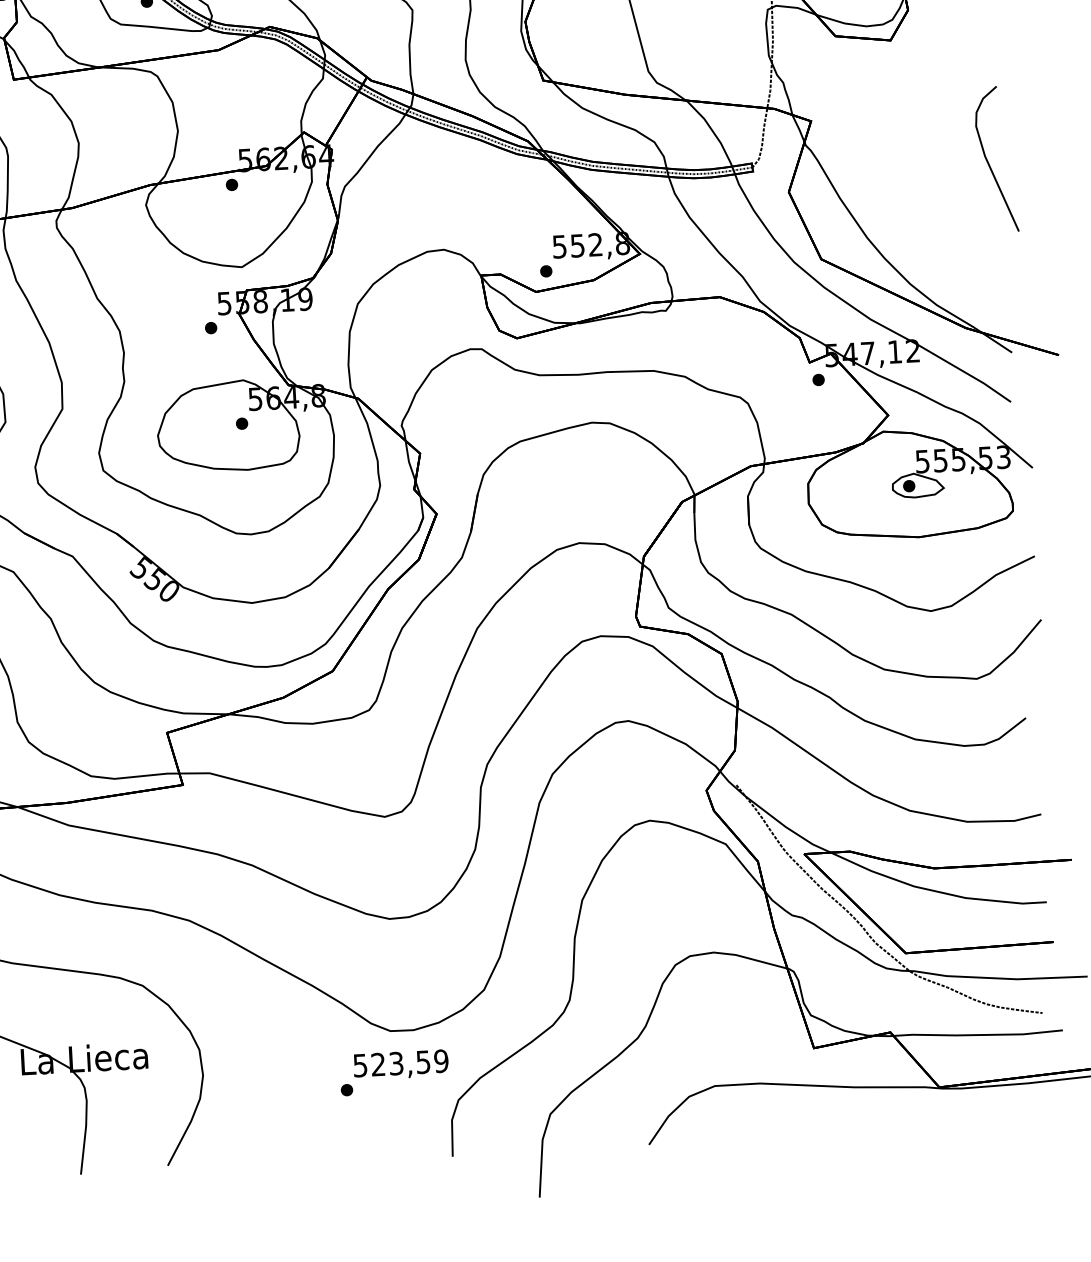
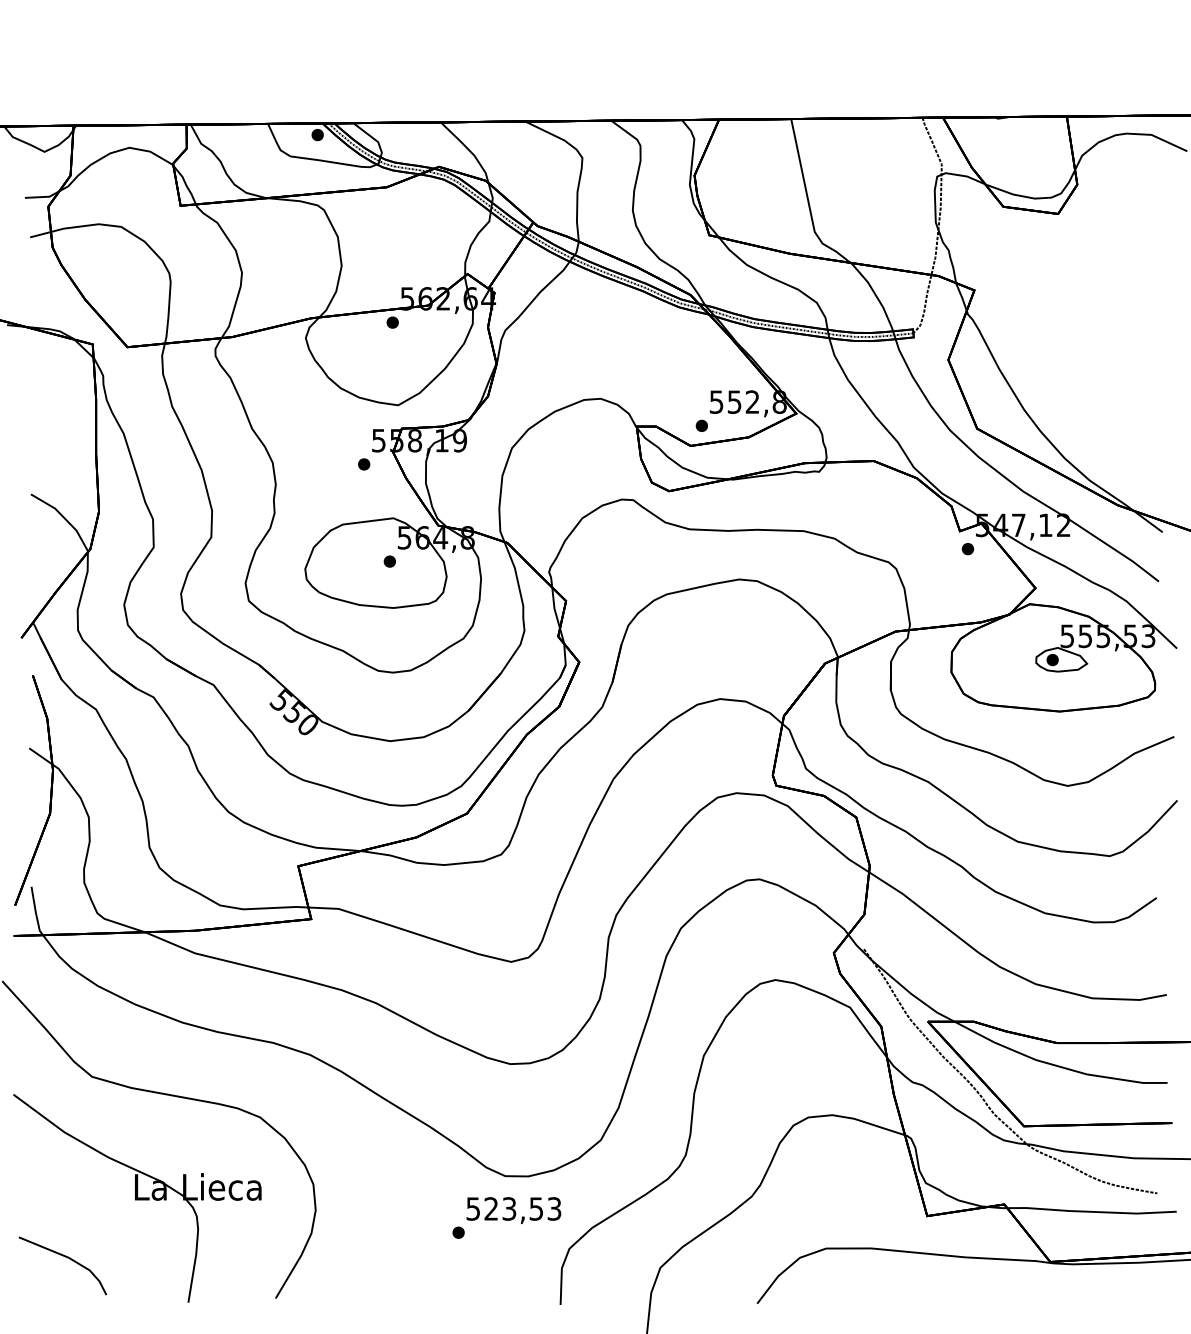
part: (988, 160) -> (1149, 339), removed
text: (441, 1060) -> (554, 1208), 523,59 -> 523,53

